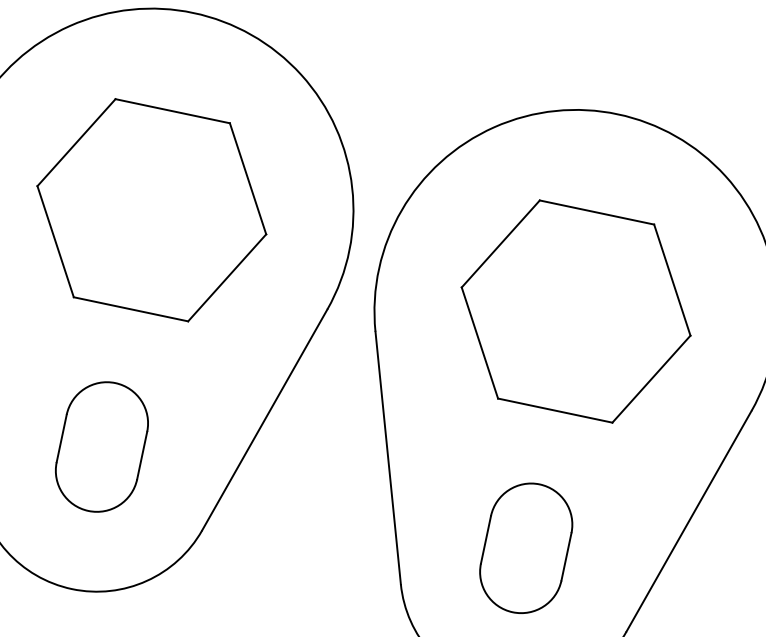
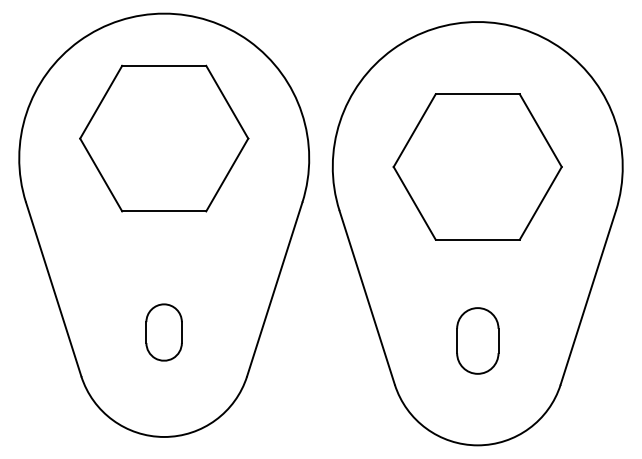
part: (152, 210) -> (164, 138), moved
part: (100, 446) -> (163, 332), size x0.6
part: (526, 547) -> (477, 340), size x0.7

